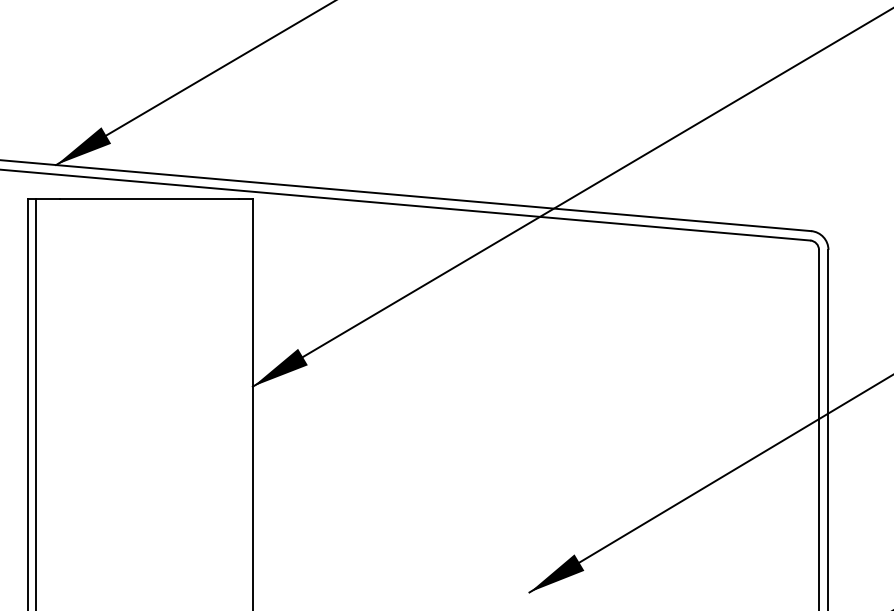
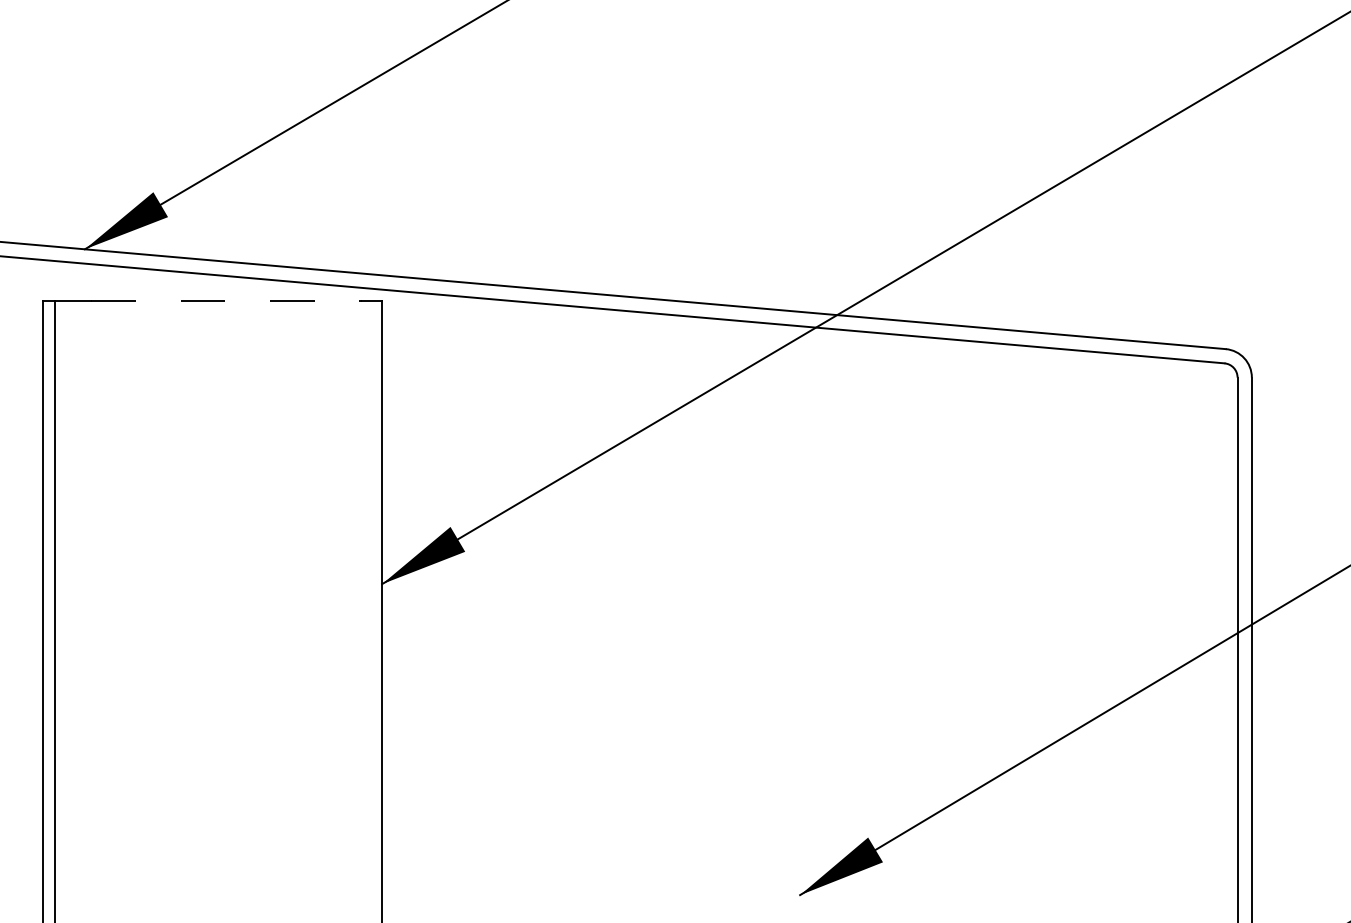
line: (150, 199) -> (227, 301), solid -> dashed

